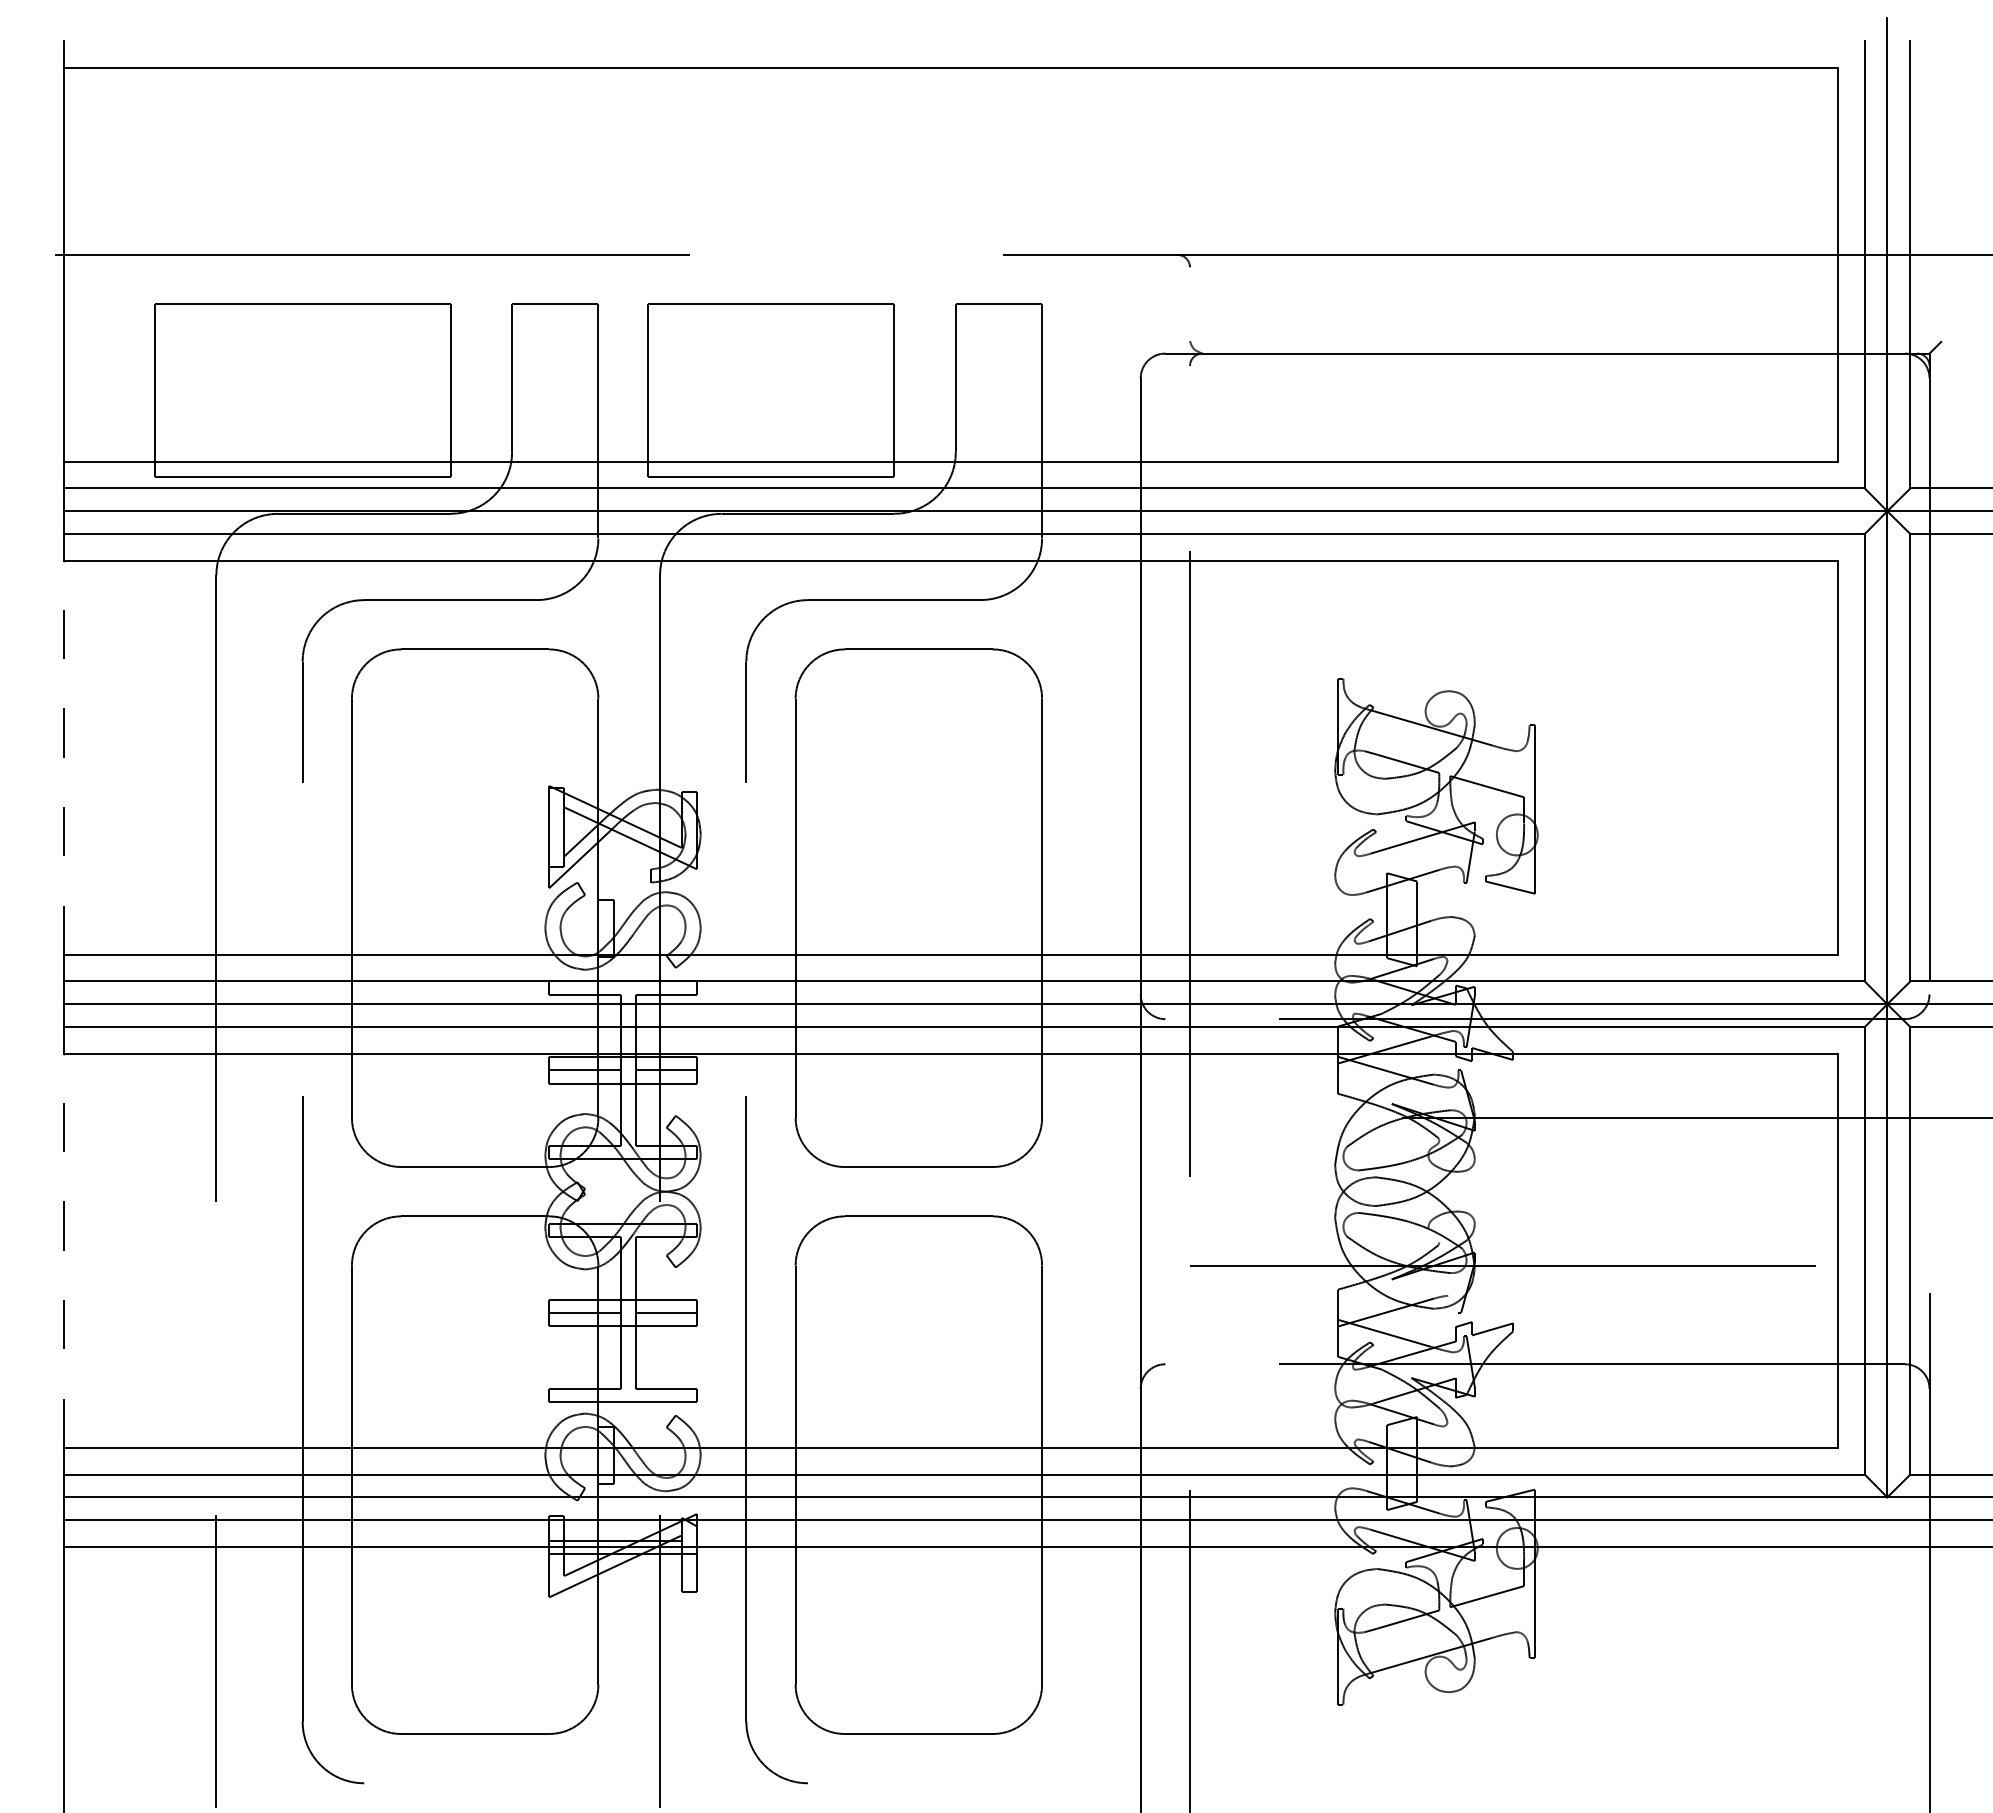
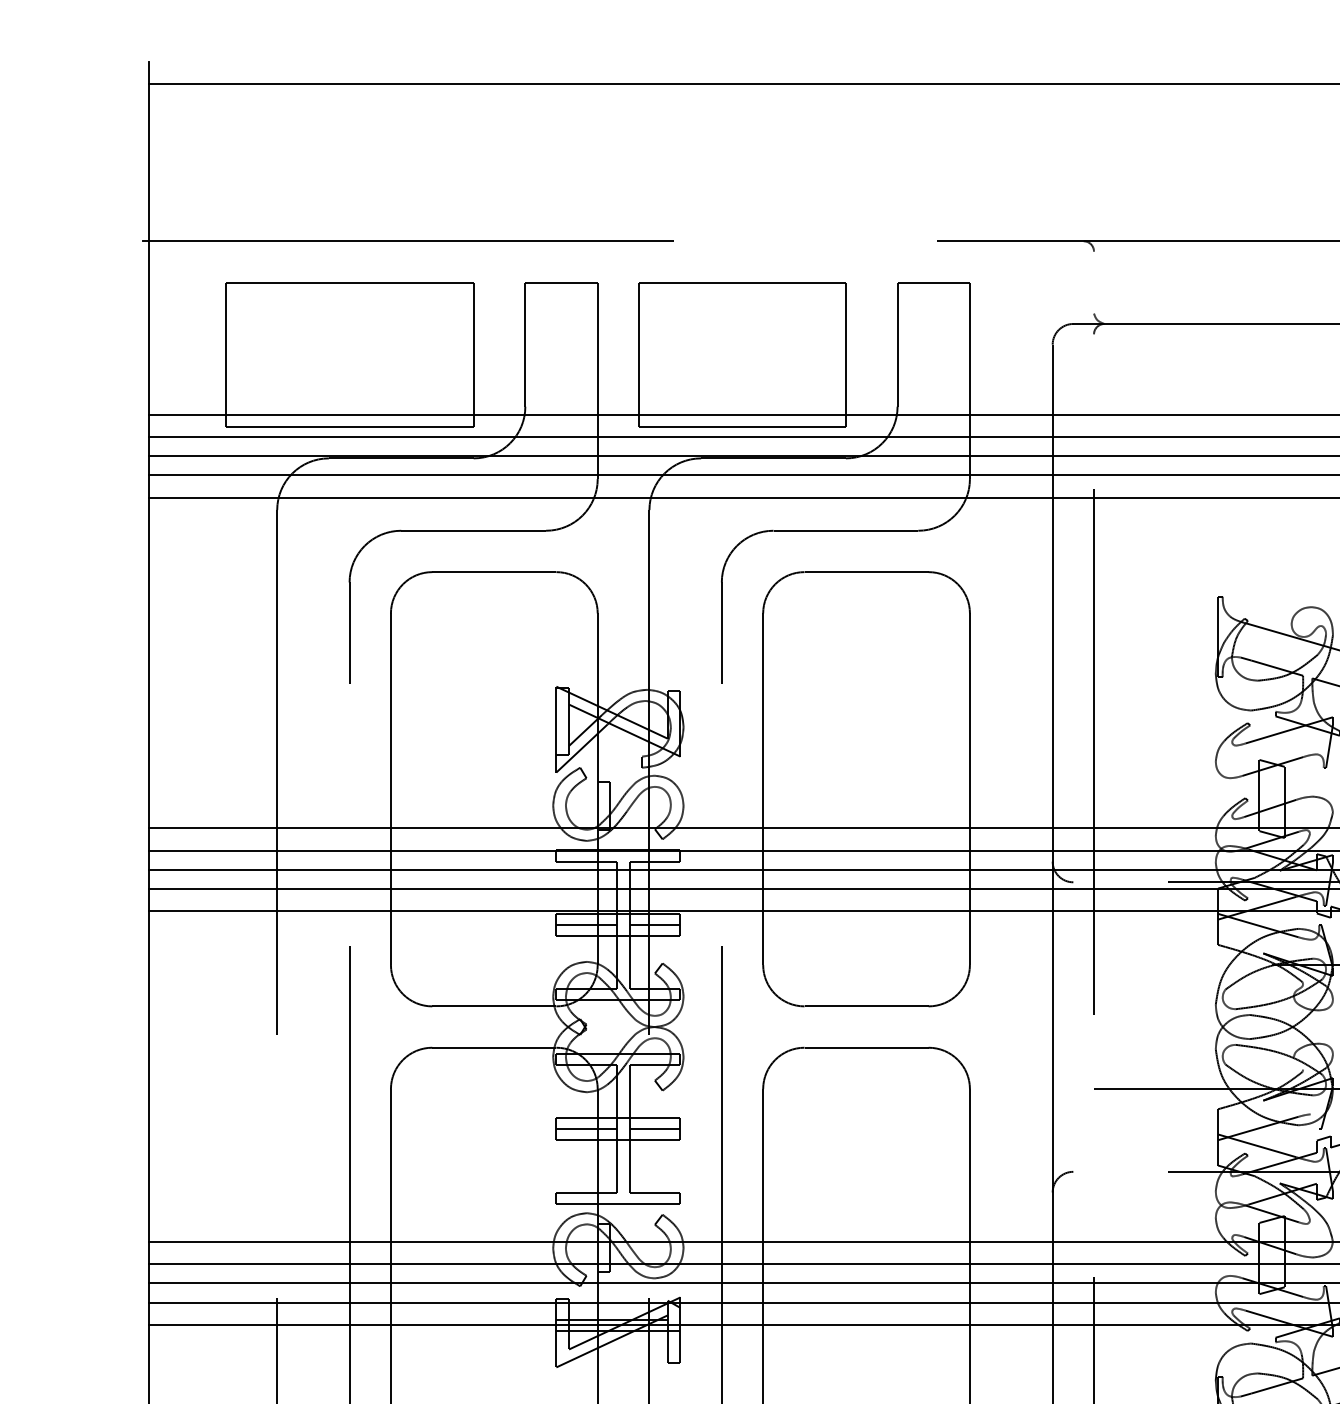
line: (63, 757) -> (148, 662), dashed -> solid
line: (63, 1250) -> (148, 1076), dashed -> solid

